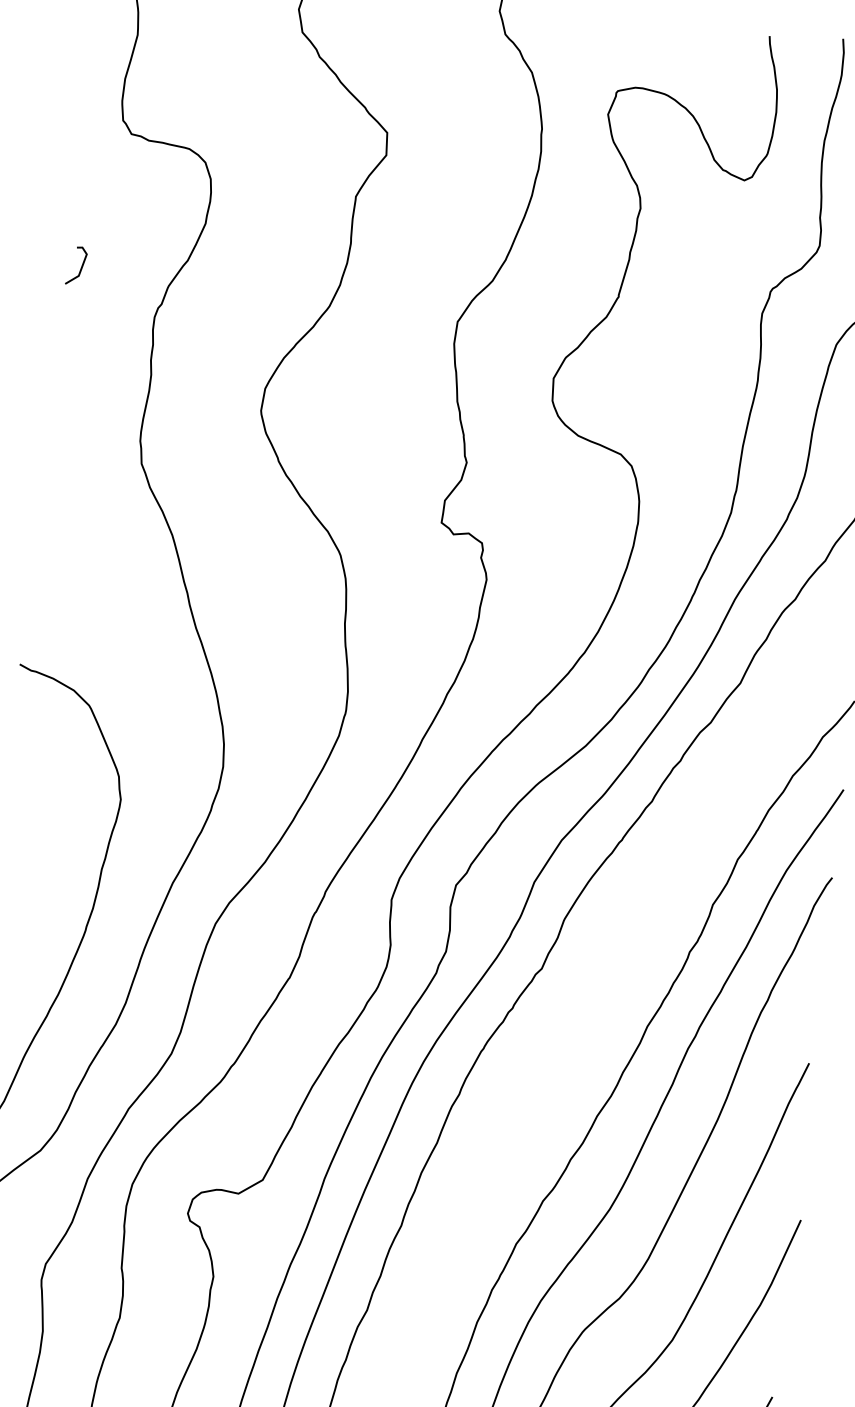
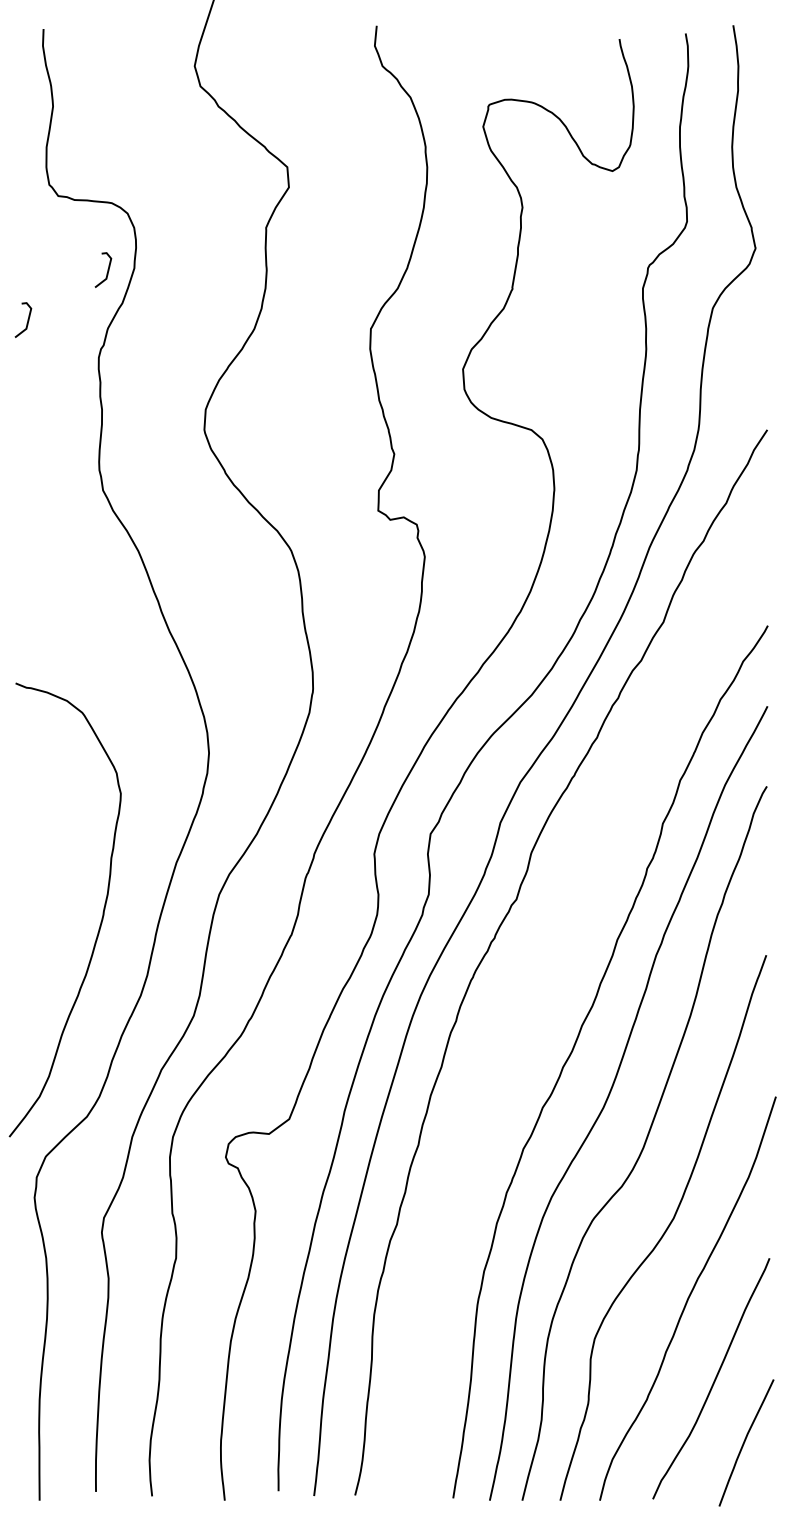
line: (175, 221) -> (107, 269), added

